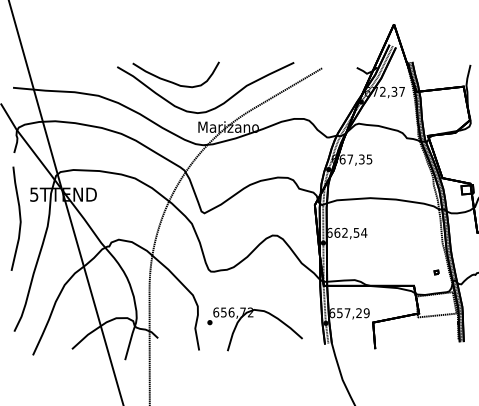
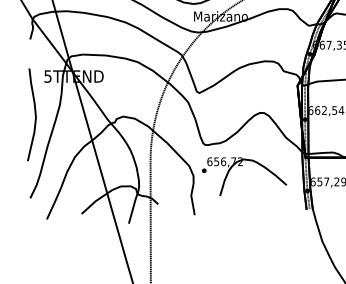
curve: (19, 218) -> (34, 114), moved
part: (253, 317) -> (243, 166), moved

